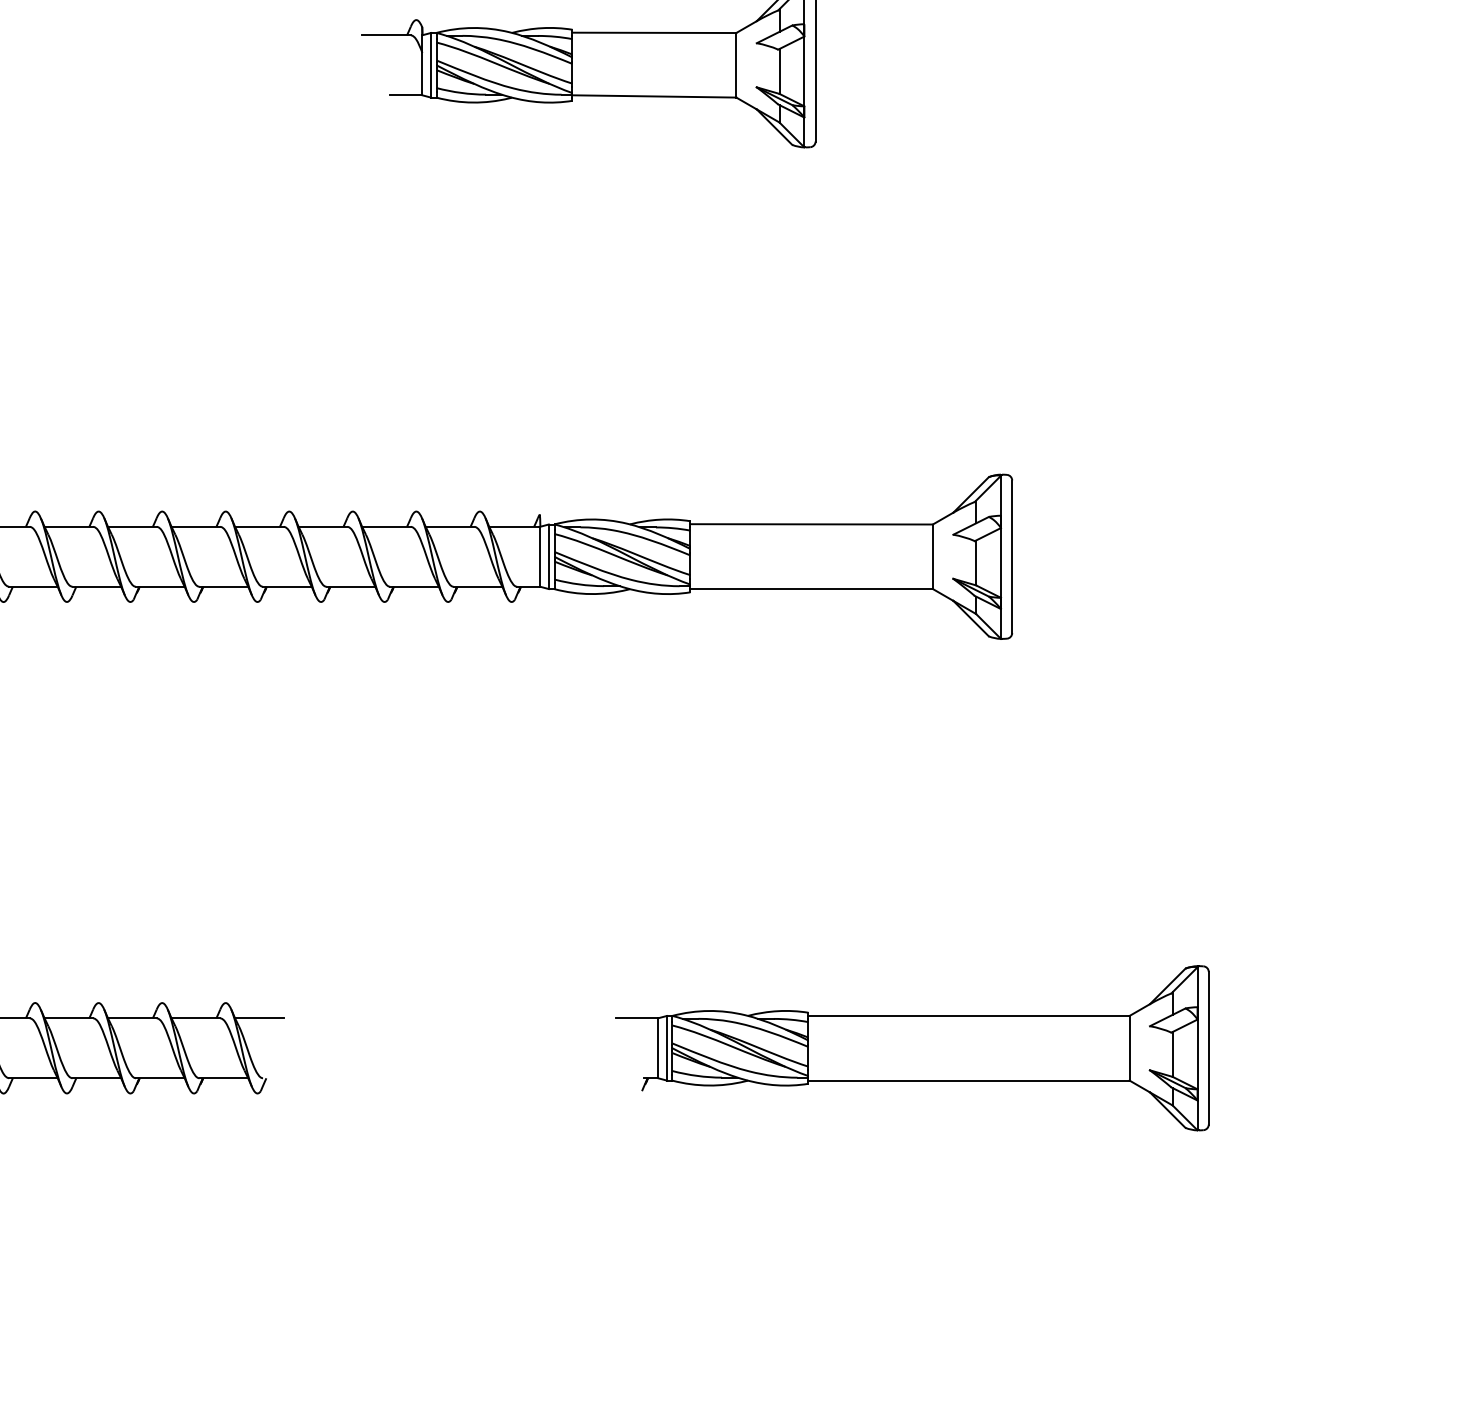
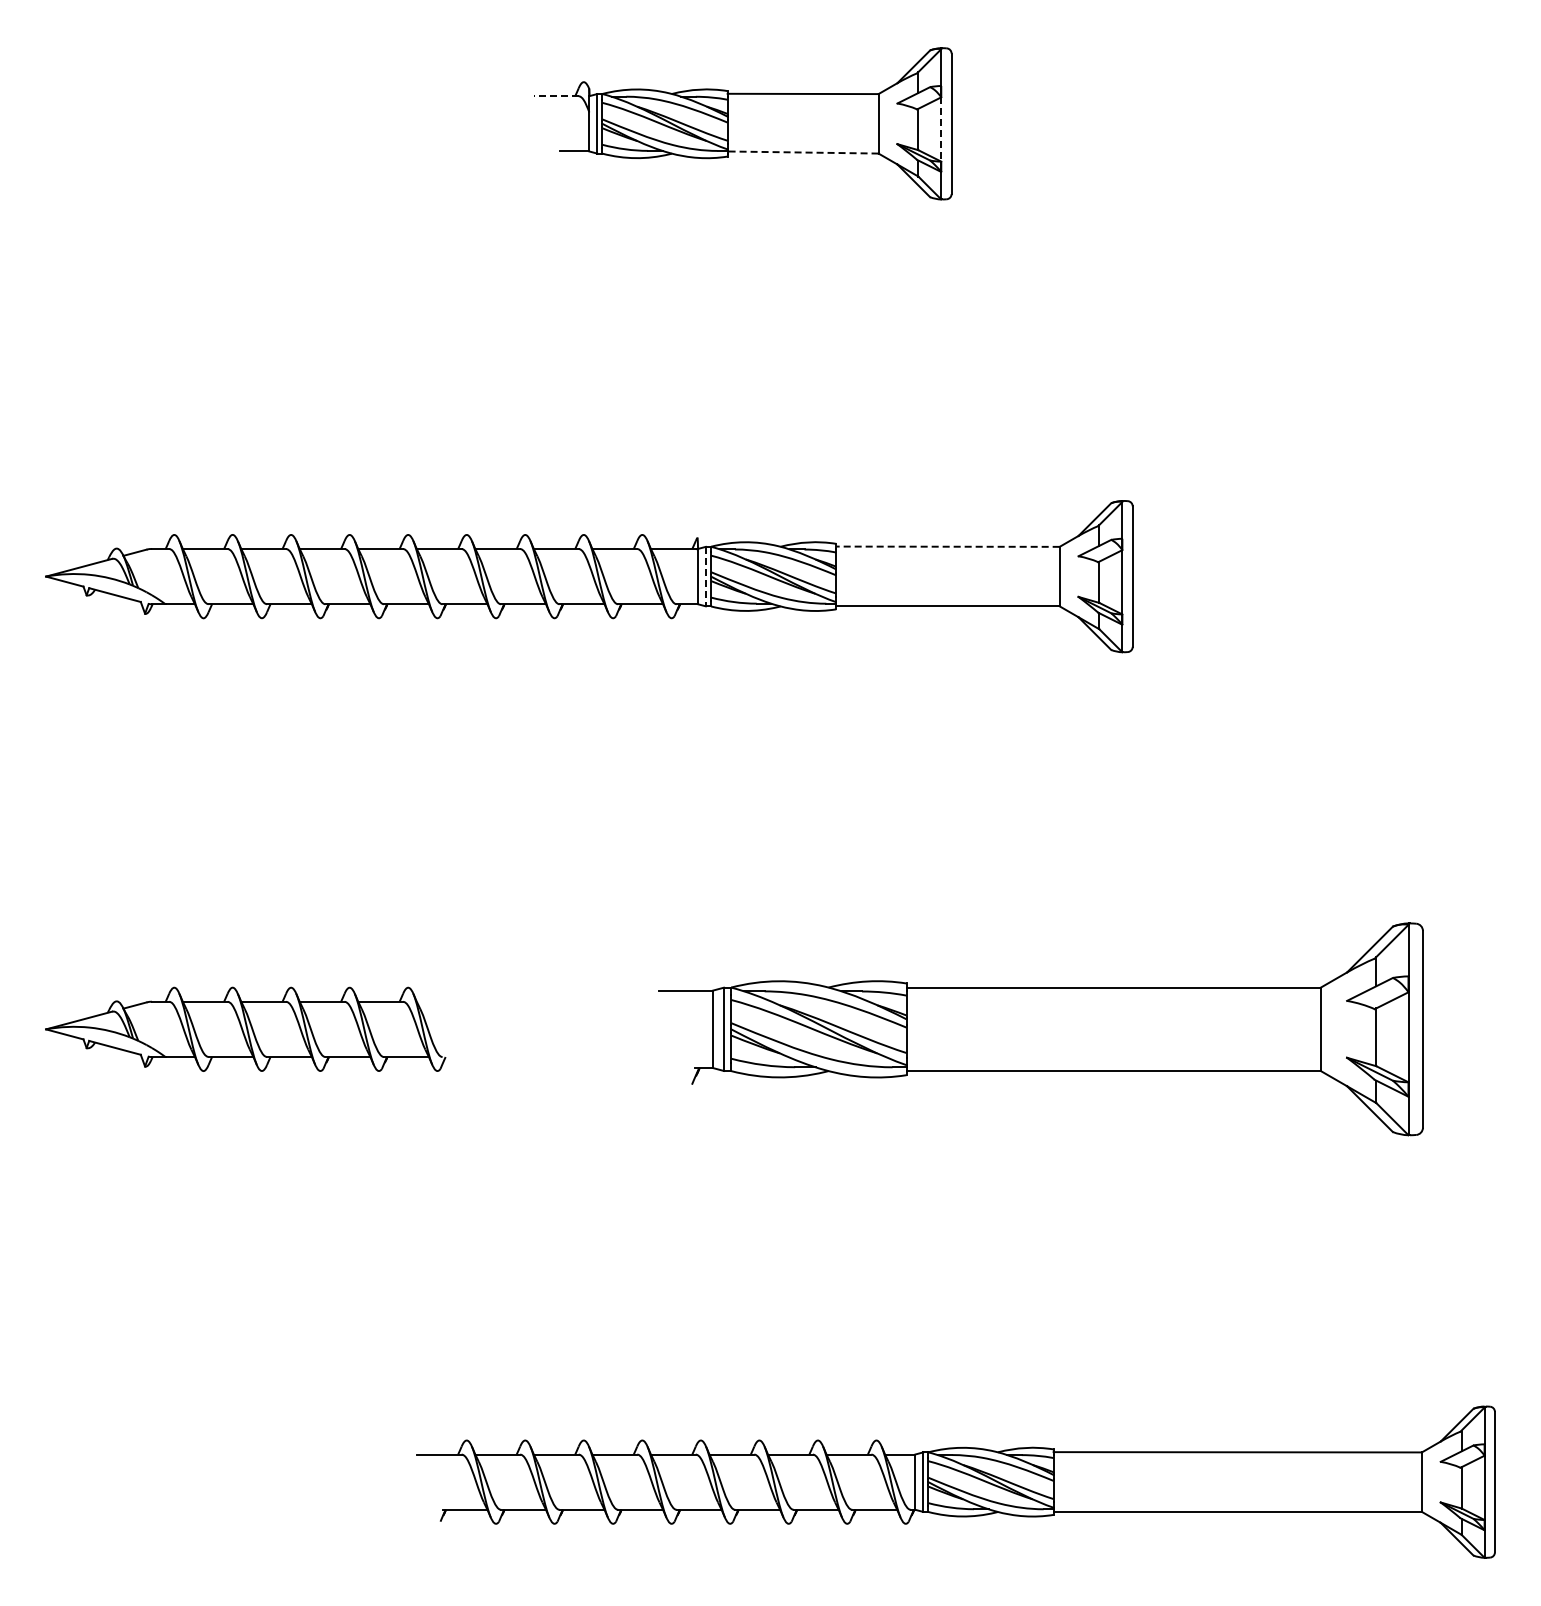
line: (385, 35) -> (555, 96), solid -> dashed
line: (804, 72) -> (941, 130), solid -> dashed
line: (653, 96) -> (802, 152), solid -> dashed
line: (811, 524) -> (947, 546), solid -> dashed
line: (548, 556) -> (705, 576), solid -> dashed
line: (258, 1018) -> (438, 1001), removed
part: (912, 1048) -> (1040, 1029), size x1.4

